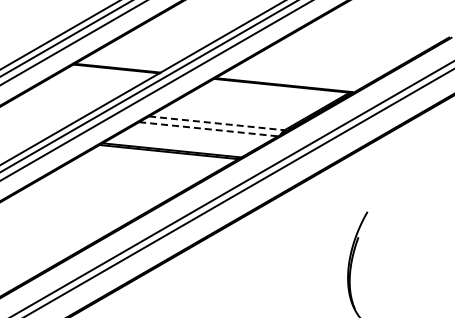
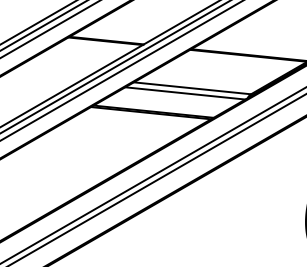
line: (217, 123) -> (193, 88), dashed -> solid
line: (208, 129) -> (185, 93), dashed -> solid

